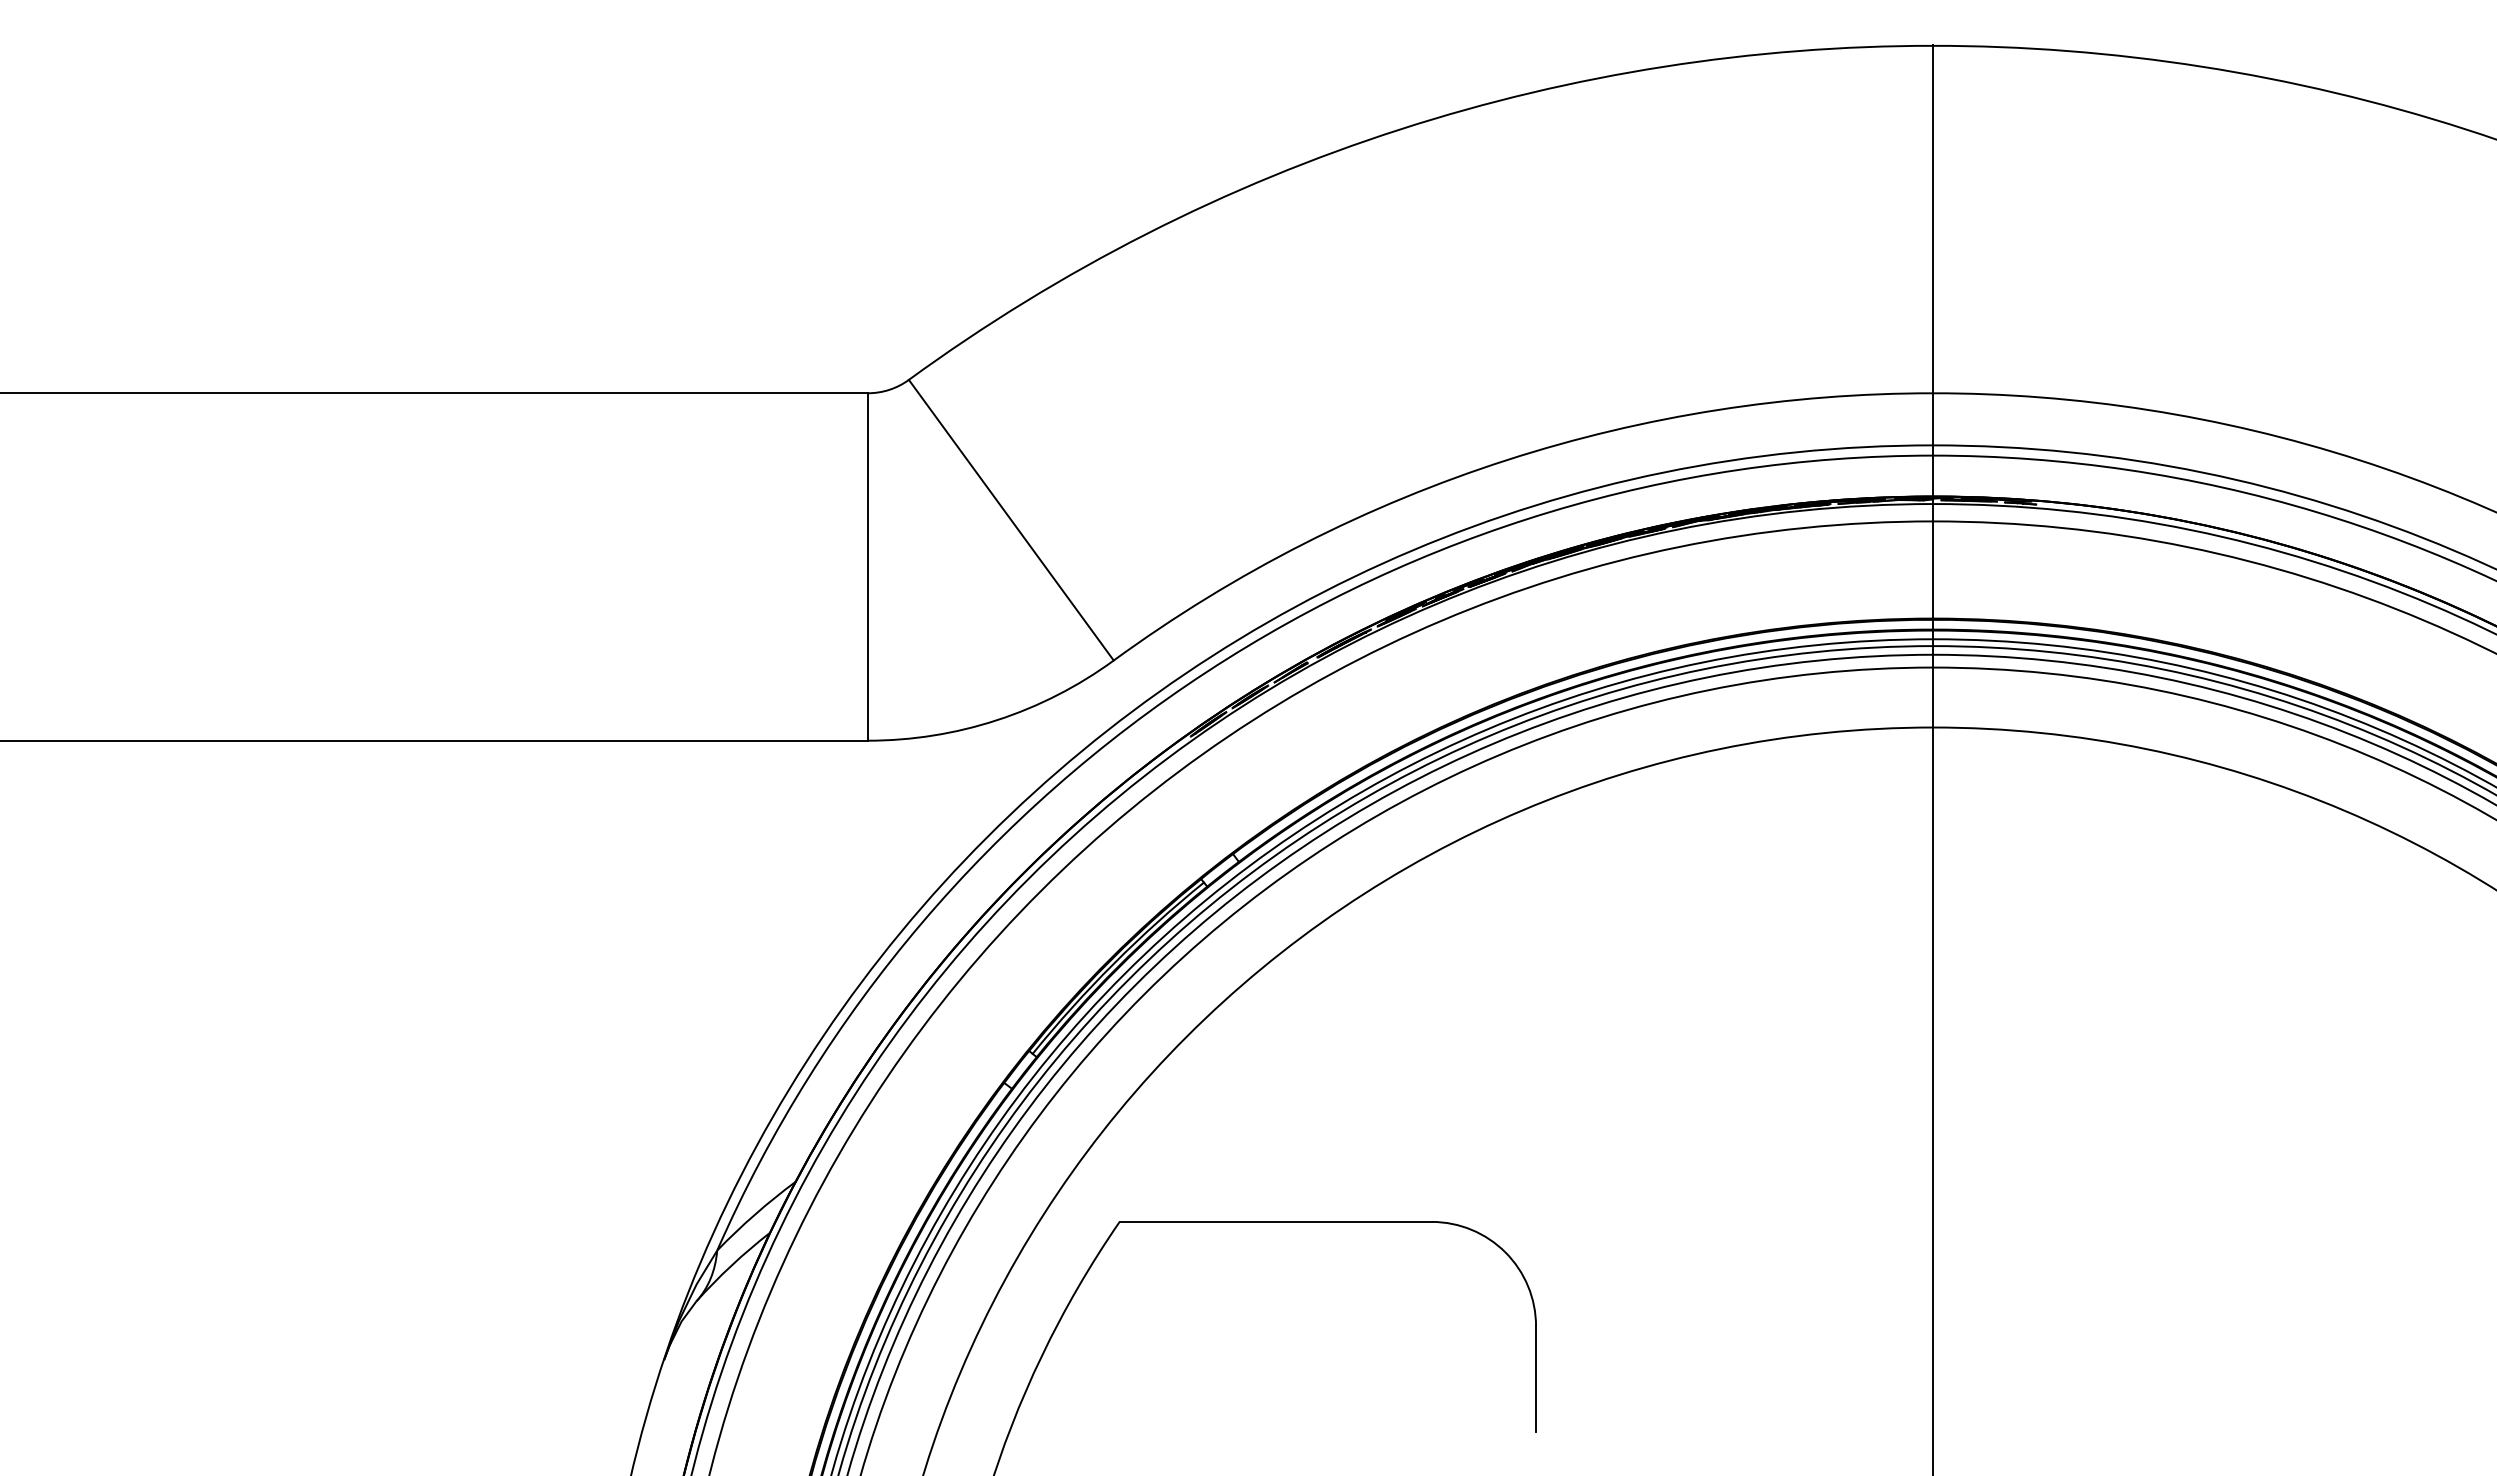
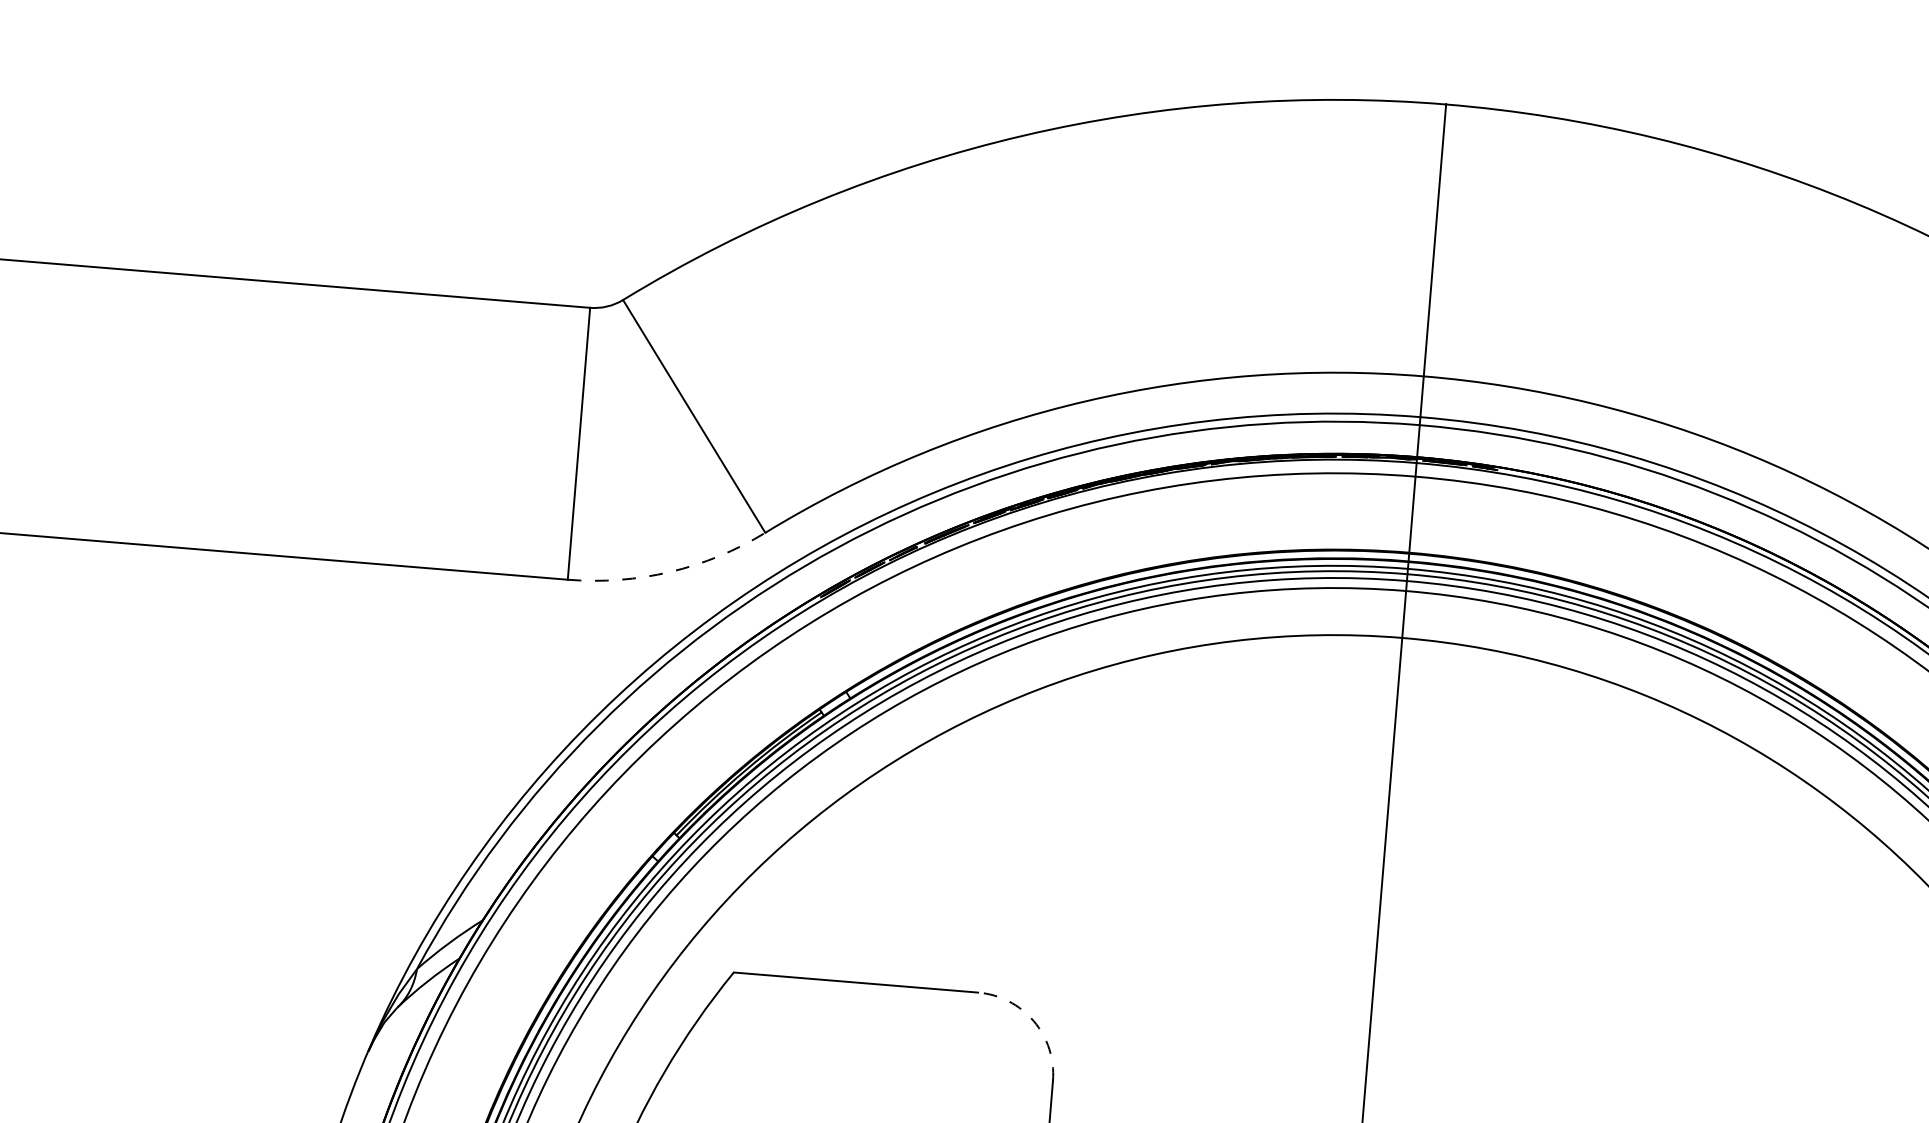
arc: (997, 720) -> (670, 572), solid -> dashed
arc: (1505, 1252) -> (1033, 1021), solid -> dashed

